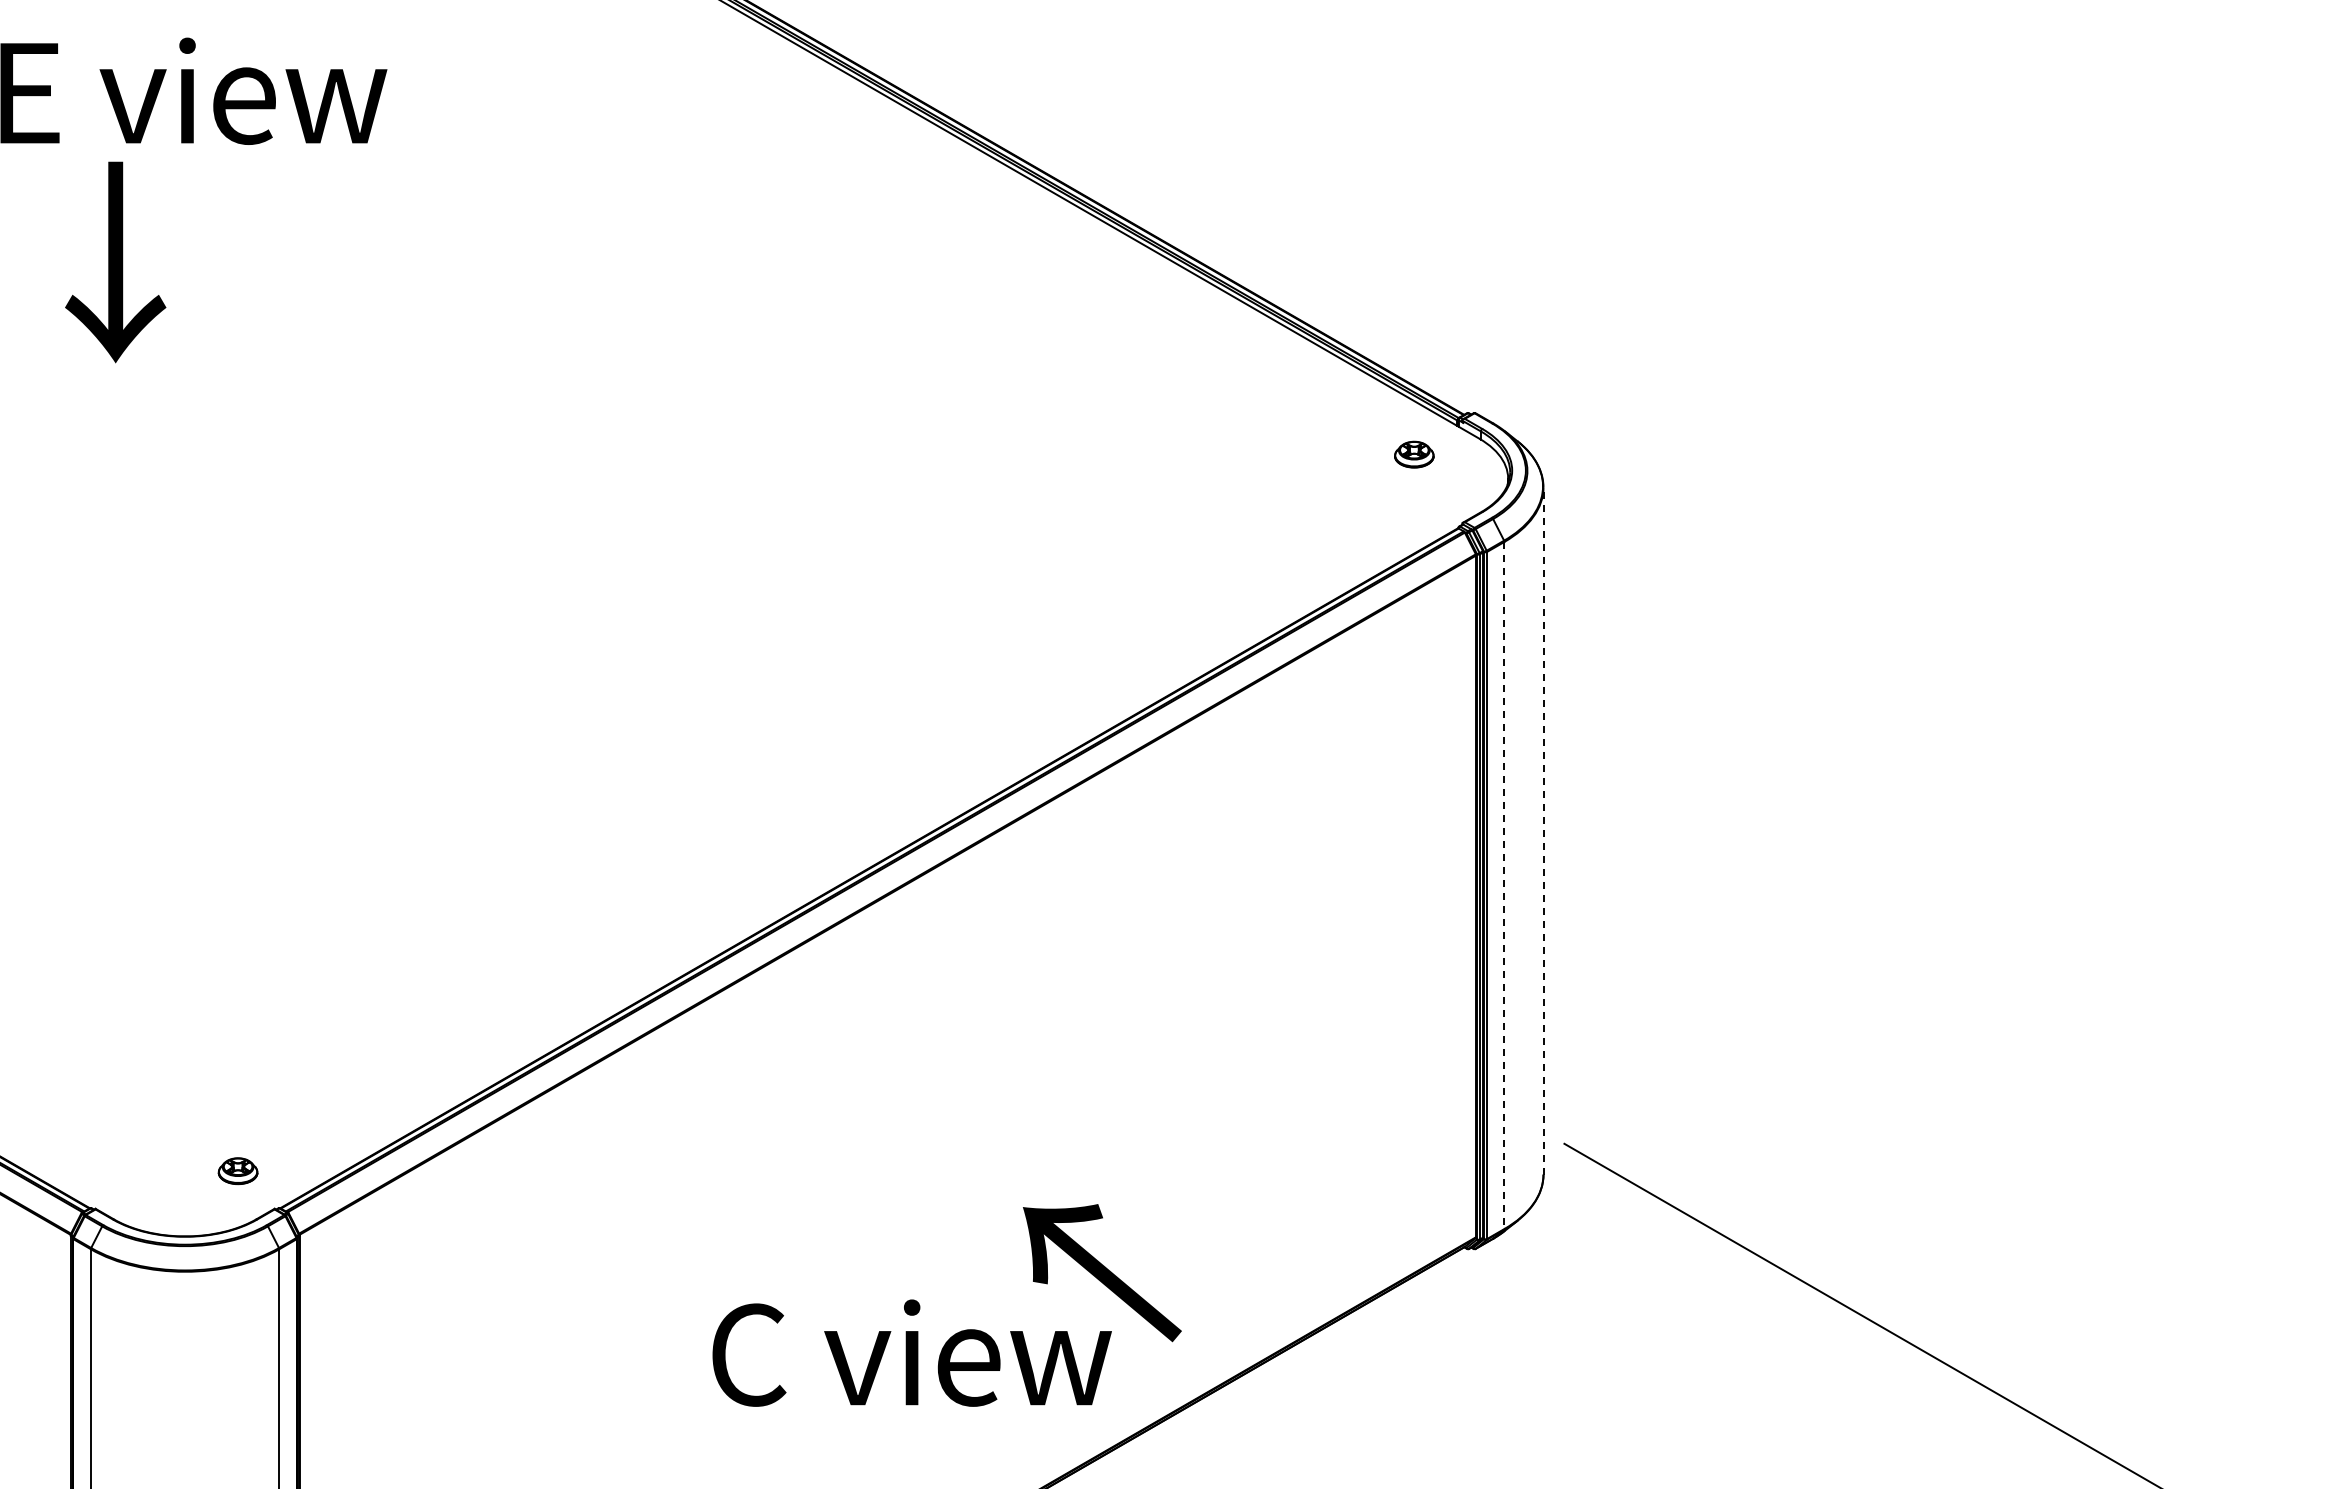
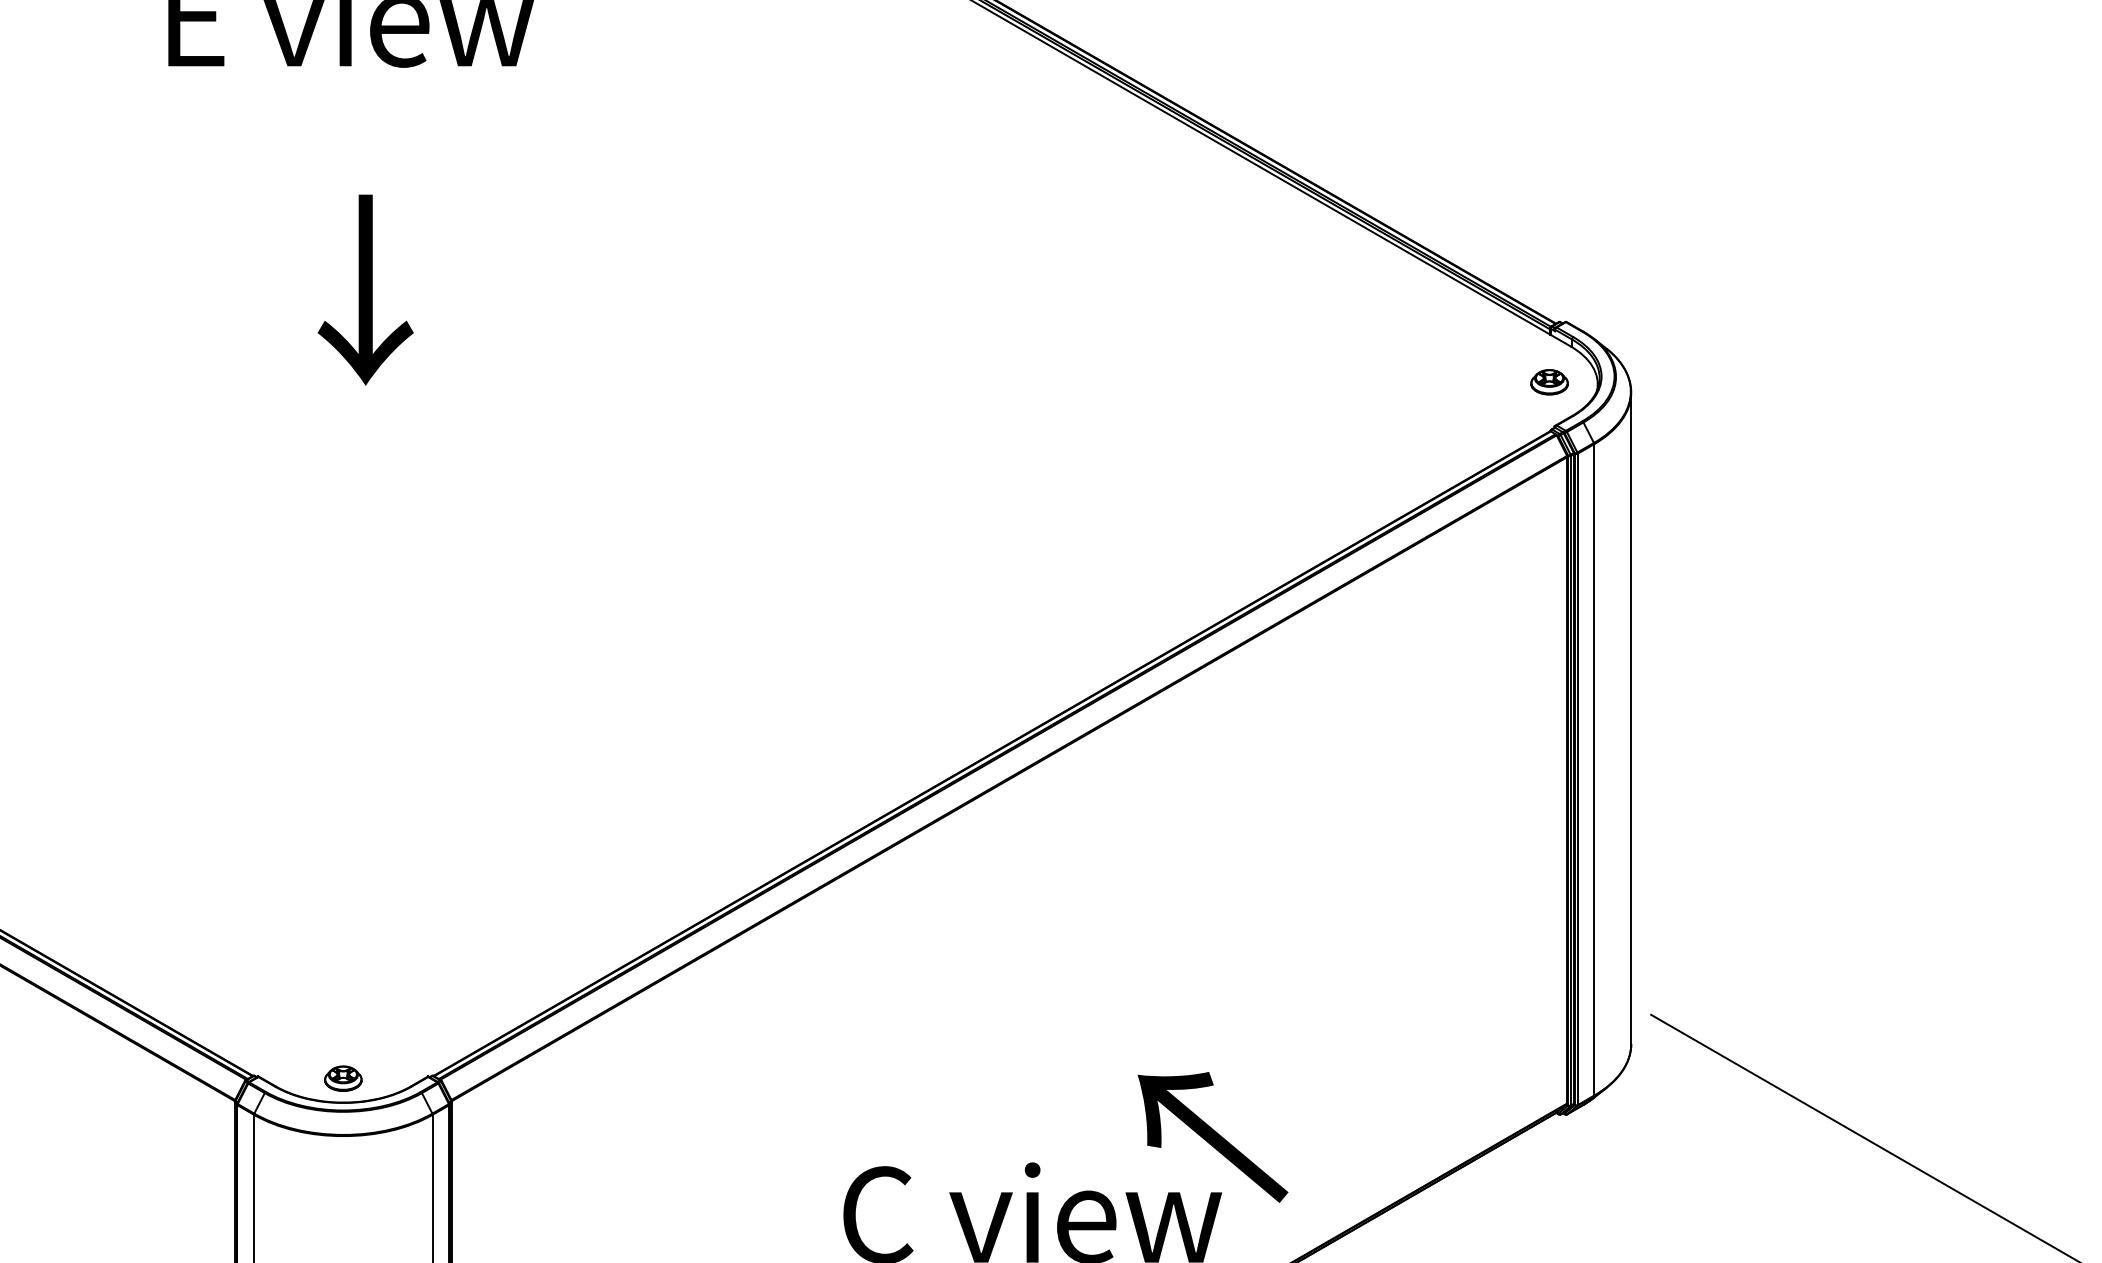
text: (115, 262) -> (365, 290), moved
part: (1414, 454) -> (1549, 382), moved
line: (1543, 831) -> (1631, 718), dashed -> solid
line: (1504, 885) -> (1594, 769), dashed -> solid
part: (237, 1171) -> (342, 1078), moved

